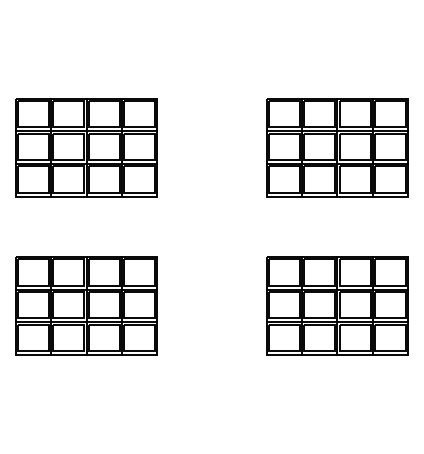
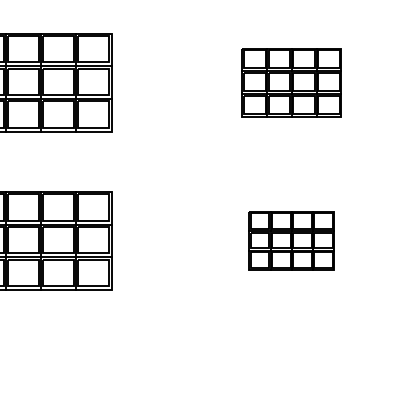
part: (337, 147) -> (291, 82), size x0.7
part: (337, 305) -> (291, 240), size x0.6

